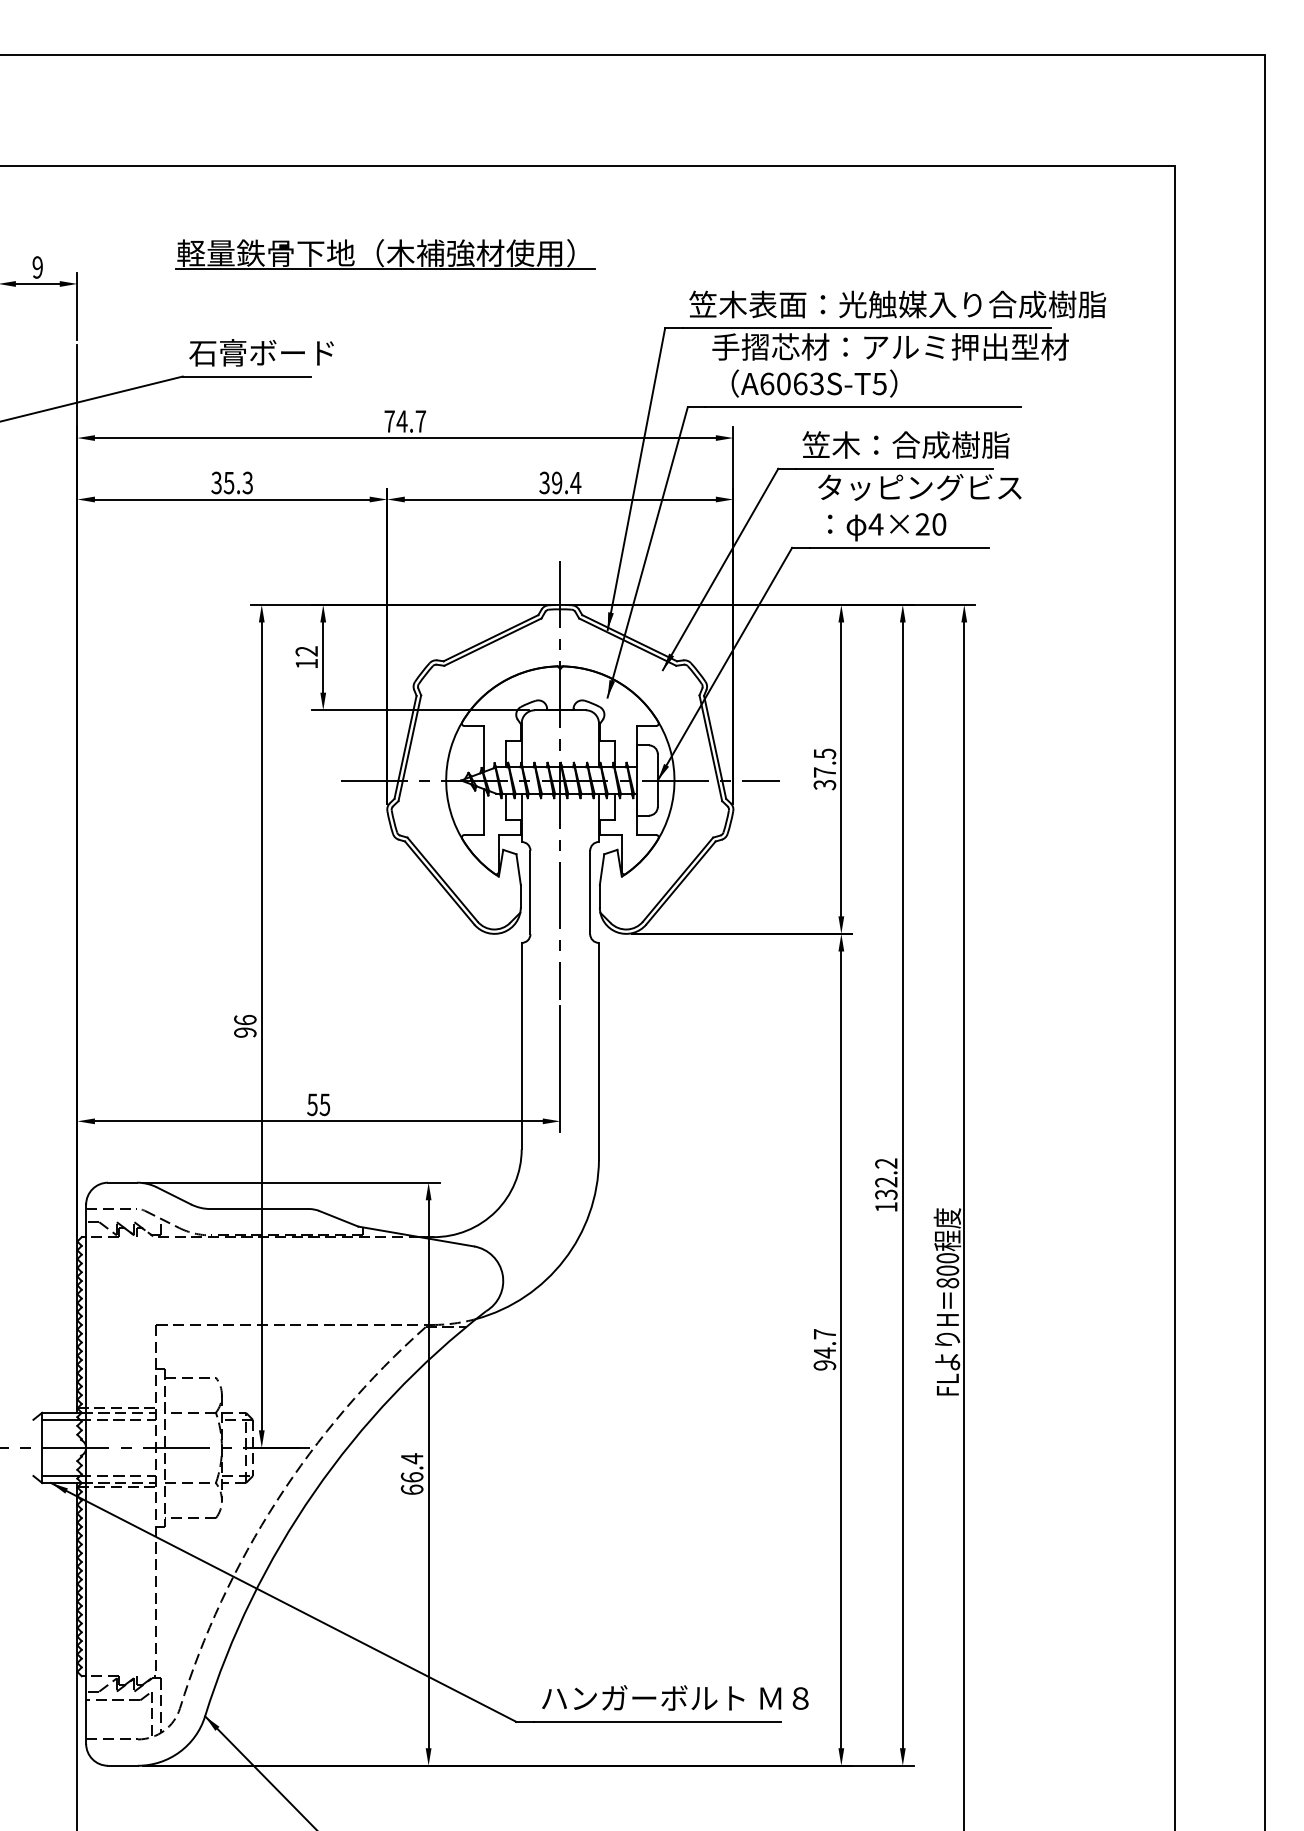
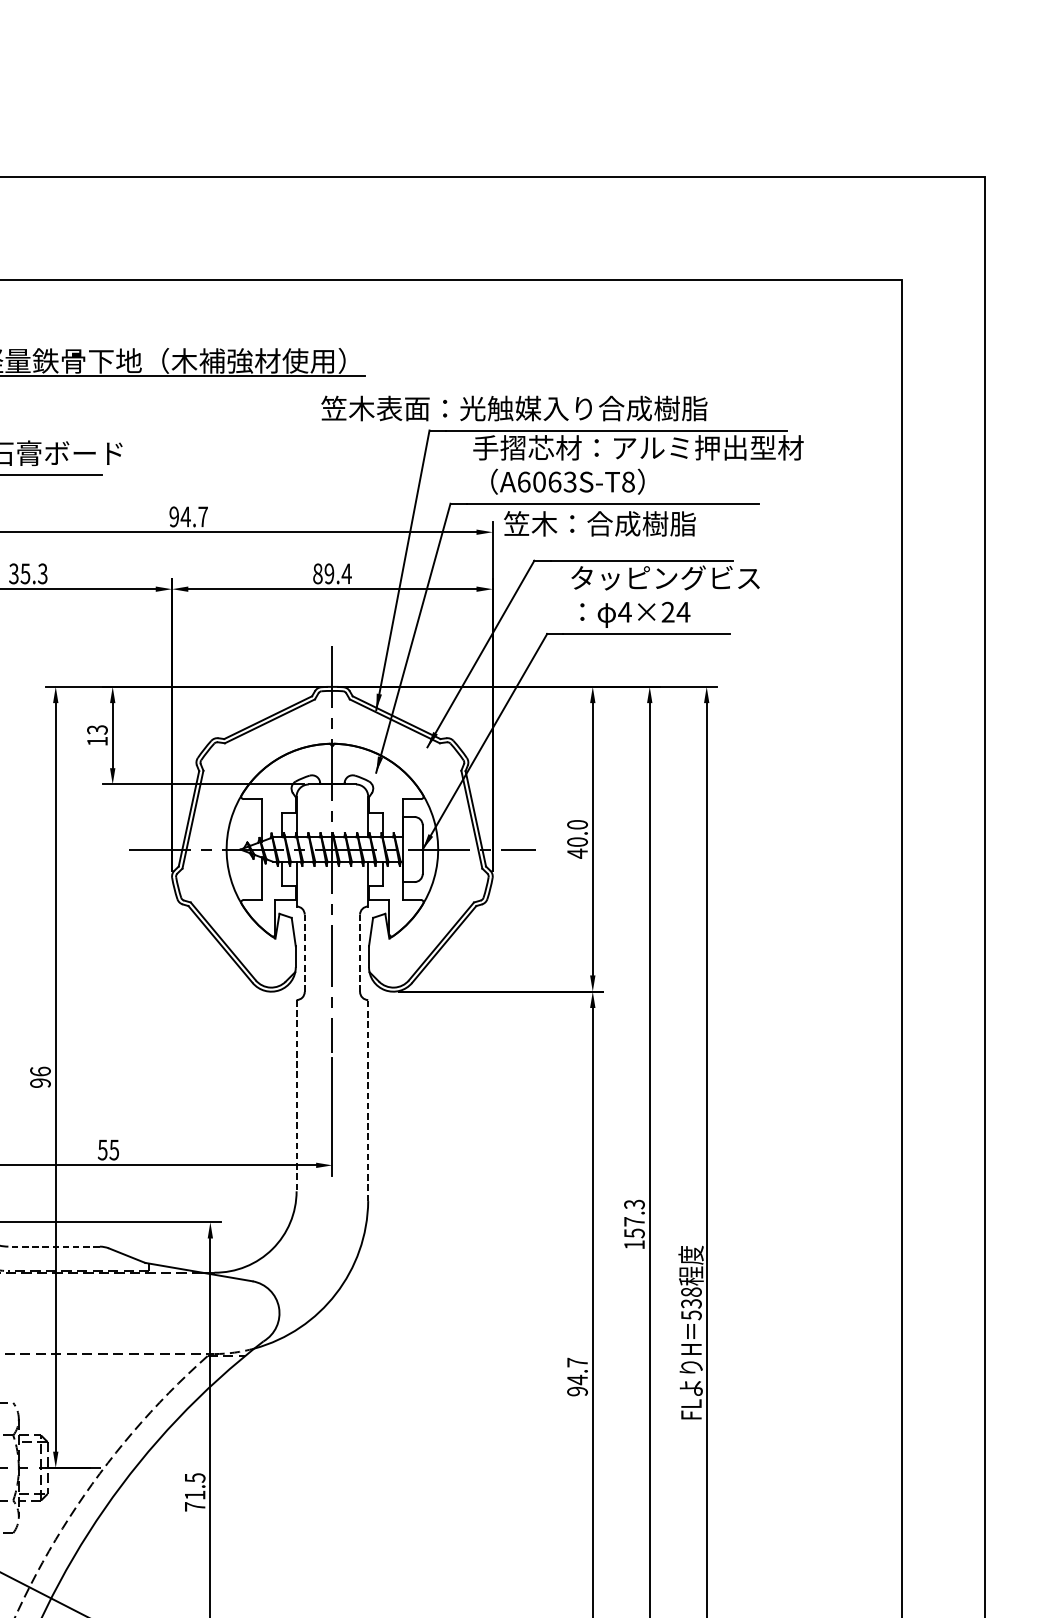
text: (897, 304) -> (514, 408), moved
text: (879, 383) -> (628, 481), A6063S-T5 -> A6063S-T8
text: (389, 421) -> (174, 516), 74.7 -> 94.7
text: (905, 444) -> (599, 523), moved
text: (544, 482) -> (317, 573), 39.4 -> 89.4
text: (938, 524) -> (682, 612), 4×20 -> 4×24
text: (307, 651) -> (98, 730), 12 -> 13
text: (824, 769) -> (577, 839), 37.5 -> 40.0
line: (530, 892) -> (304, 953), solid -> dashed
line: (590, 892) -> (360, 953), solid -> dashed
line: (521, 1046) -> (296, 1096), solid -> dashed
line: (598, 1050) -> (367, 1099), solid -> dashed
text: (886, 1178) -> (634, 1218), 132.2 -> 157.3
line: (259, 1209) -> (53, 1247), solid -> dashed
text: (947, 1270) -> (691, 1303), 800 -> 538
text: (411, 1473) -> (194, 1491), 66.4 -> 71.5

